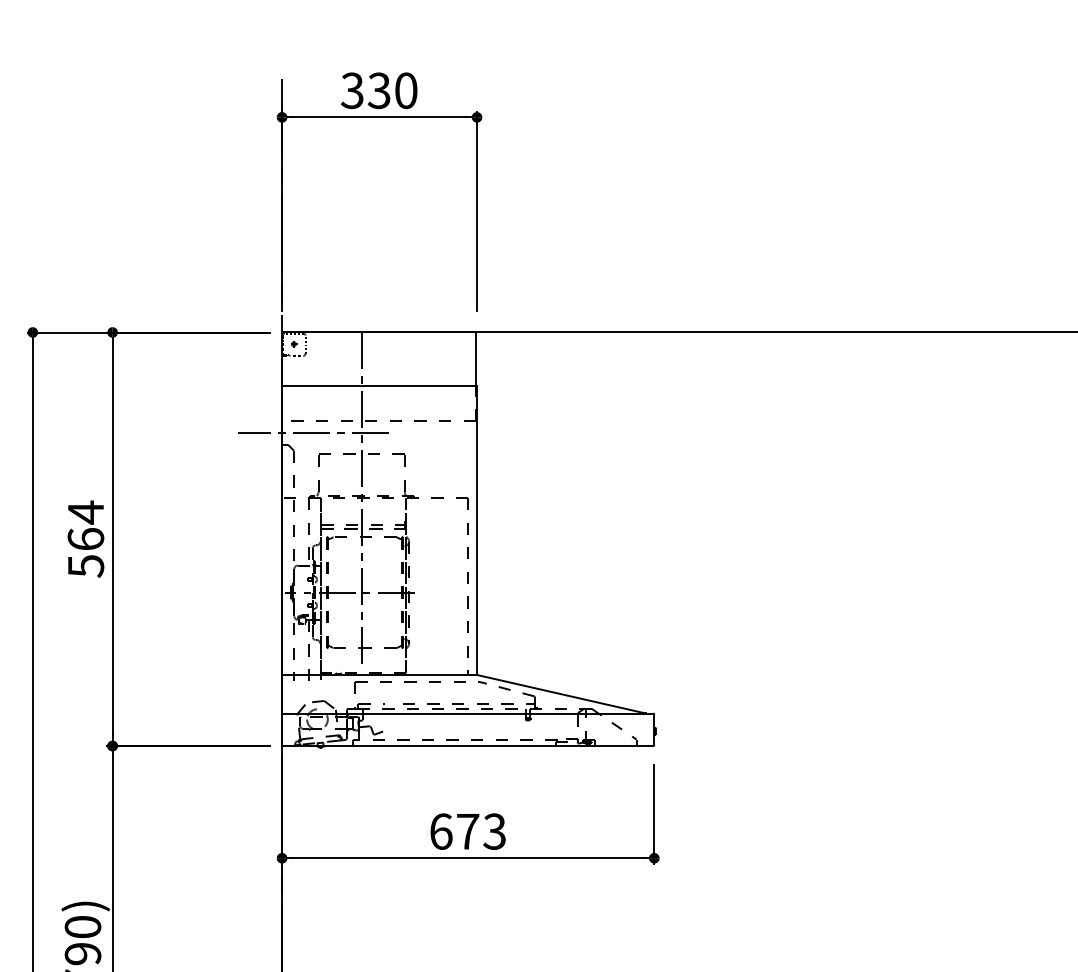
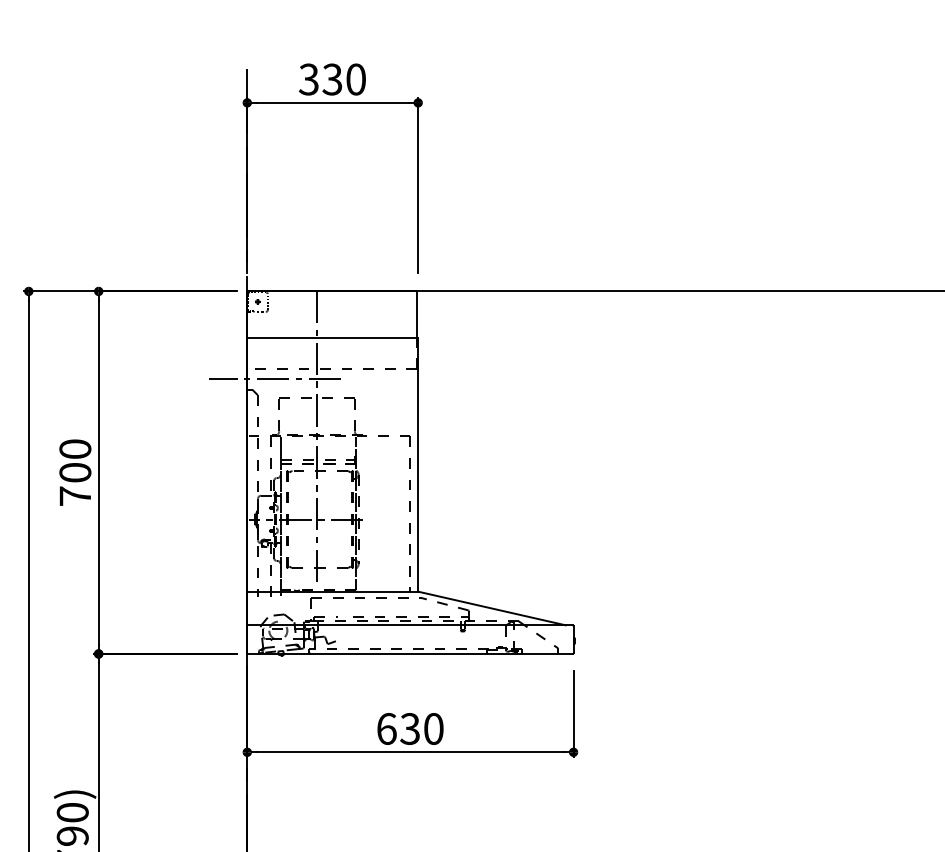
text: (85, 538) -> (74, 472), 564 -> 700
text: (480, 831) -> (421, 728), 673 -> 630

